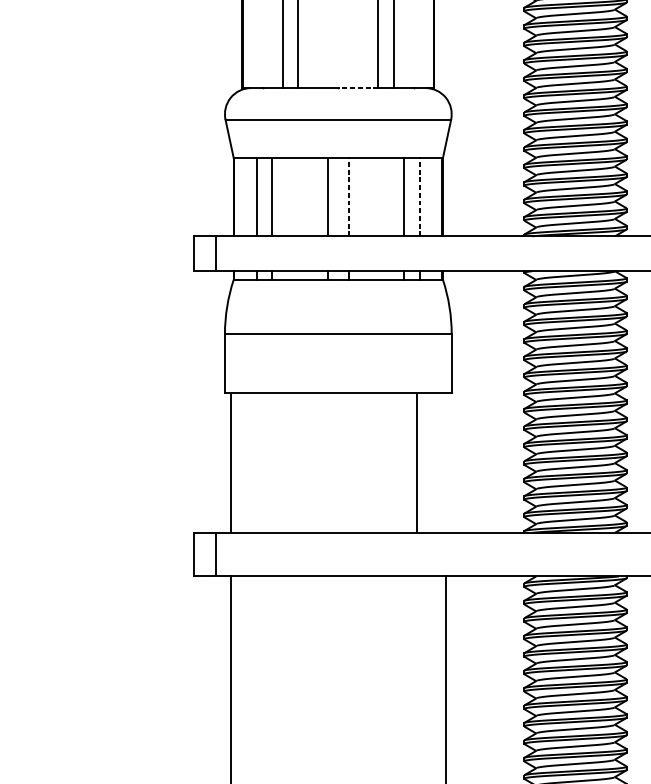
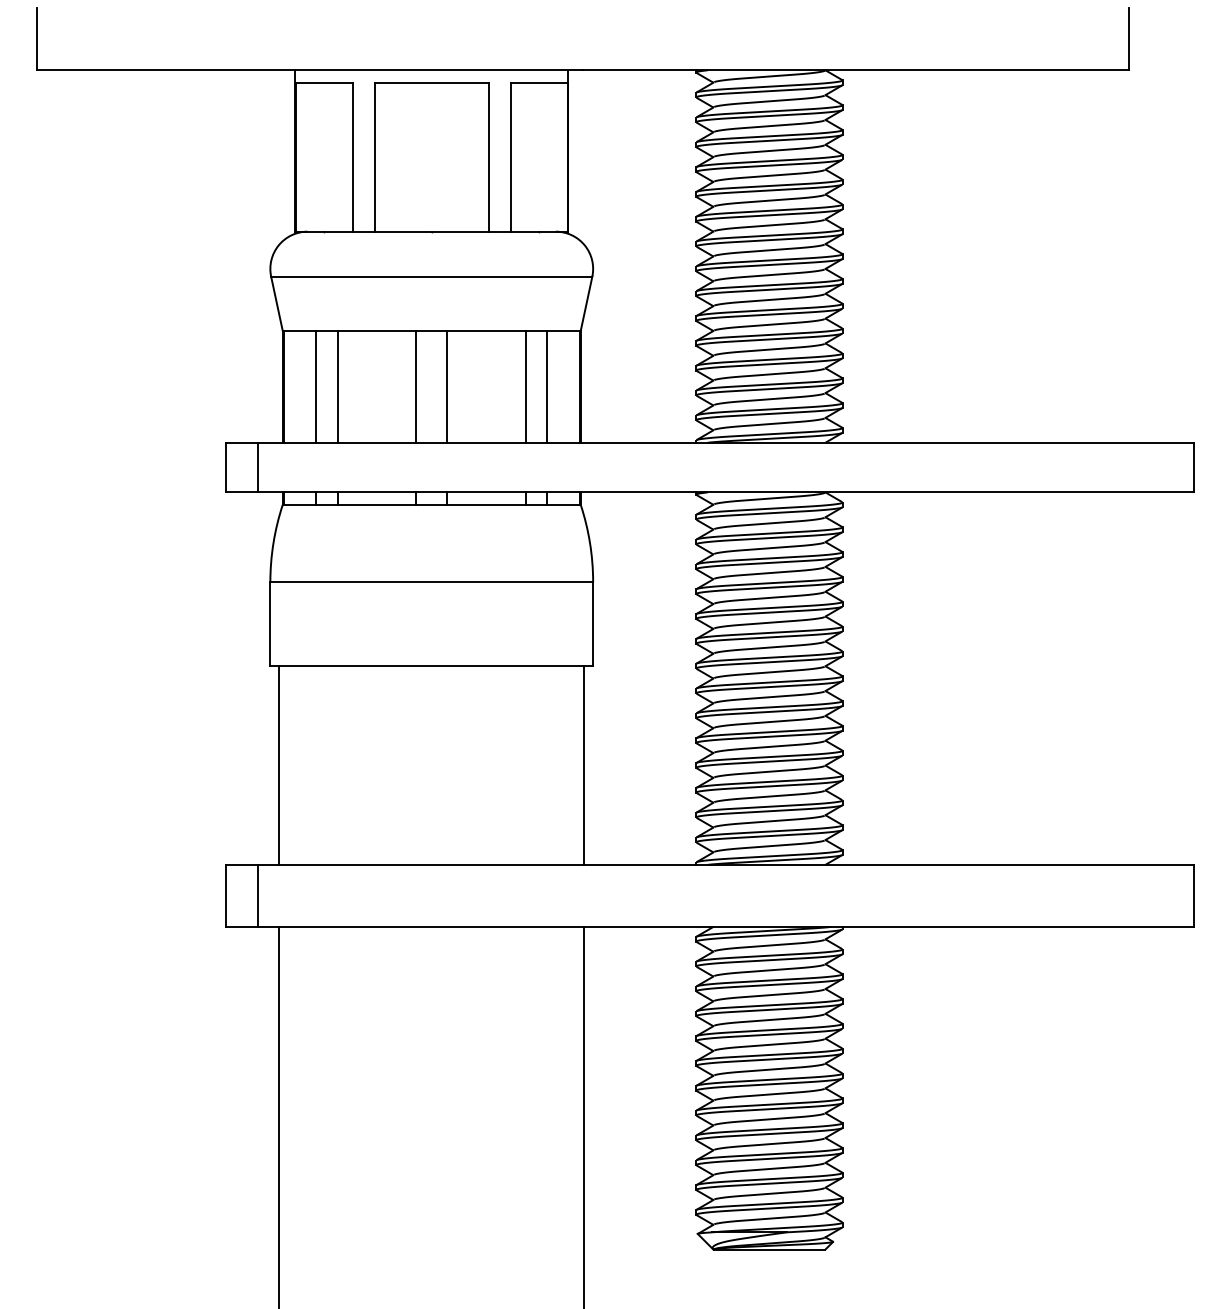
line: (357, 87) -> (459, 231), dashed -> solid
line: (349, 196) -> (447, 386), dashed -> solid
line: (419, 196) -> (547, 386), dashed -> solid
line: (416, 463) -> (584, 765), moved

